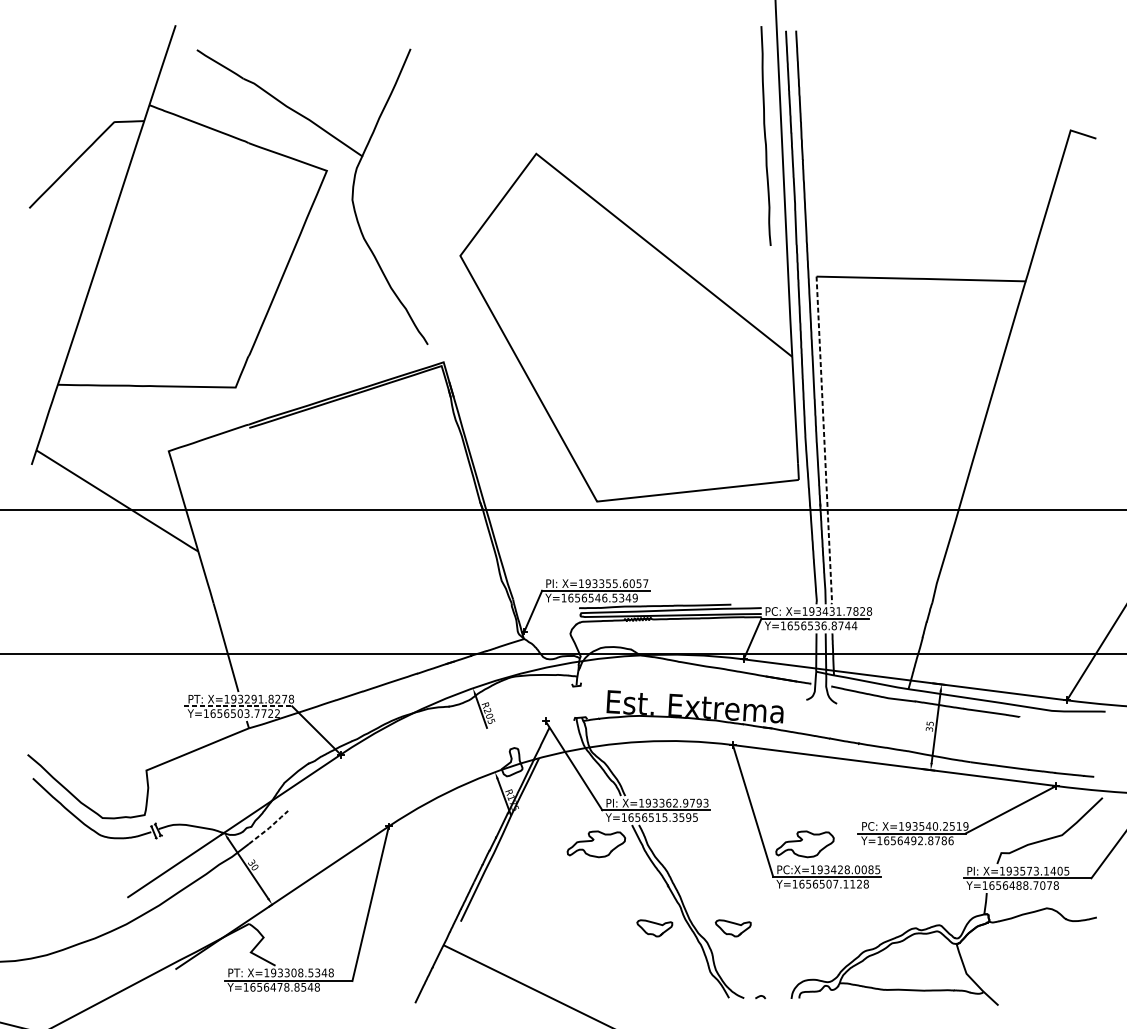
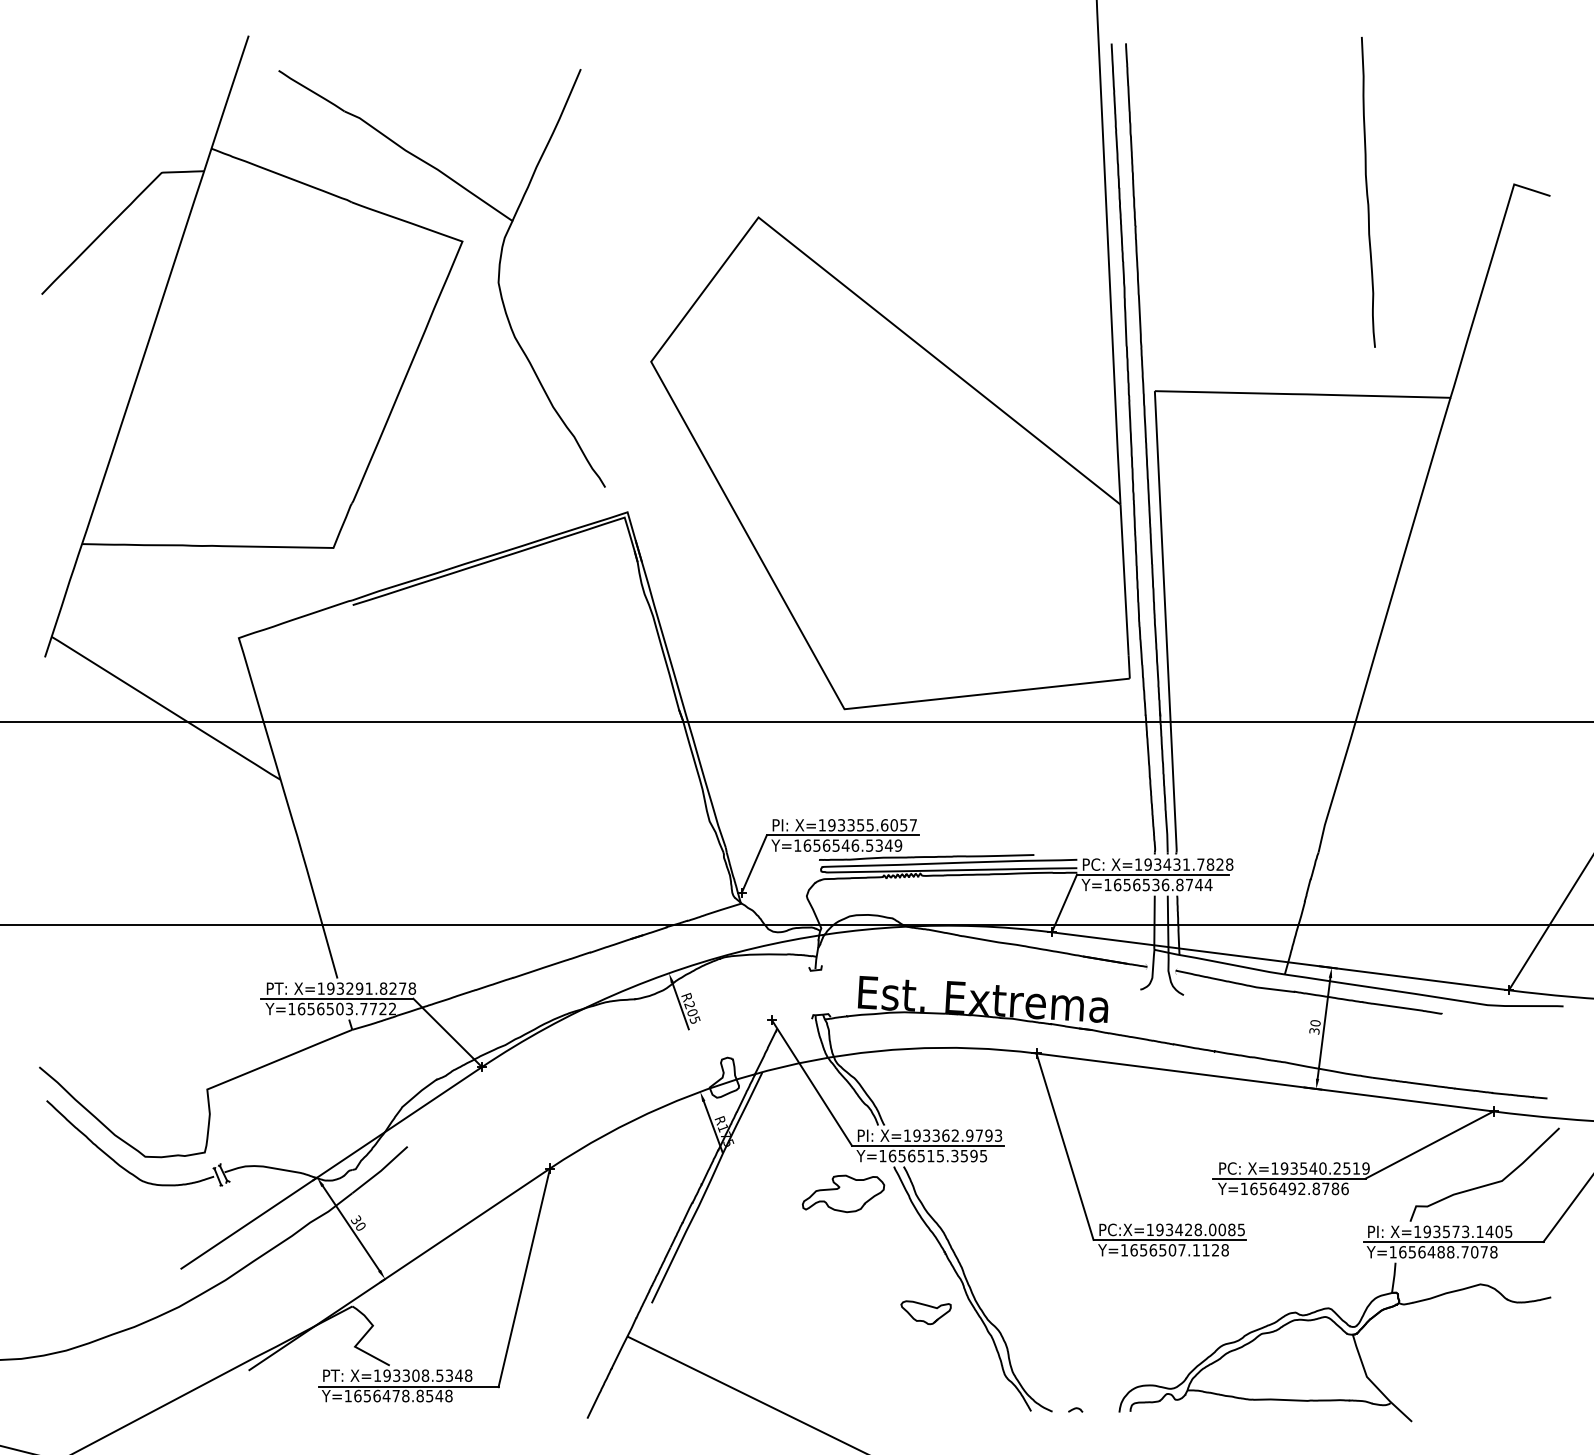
curve: (765, 136) -> (1367, 192), moved
line: (824, 440) -> (1165, 622), dashed -> solid
line: (238, 706) -> (337, 998), dashed -> solid
text: (930, 723) -> (1315, 1023), 35 -> 30
line: (269, 827) -> (381, 1170), dashed -> solid
part: (805, 844) -> (1138, 1193), removed
part: (732, 928) -> (1036, 1312), removed

